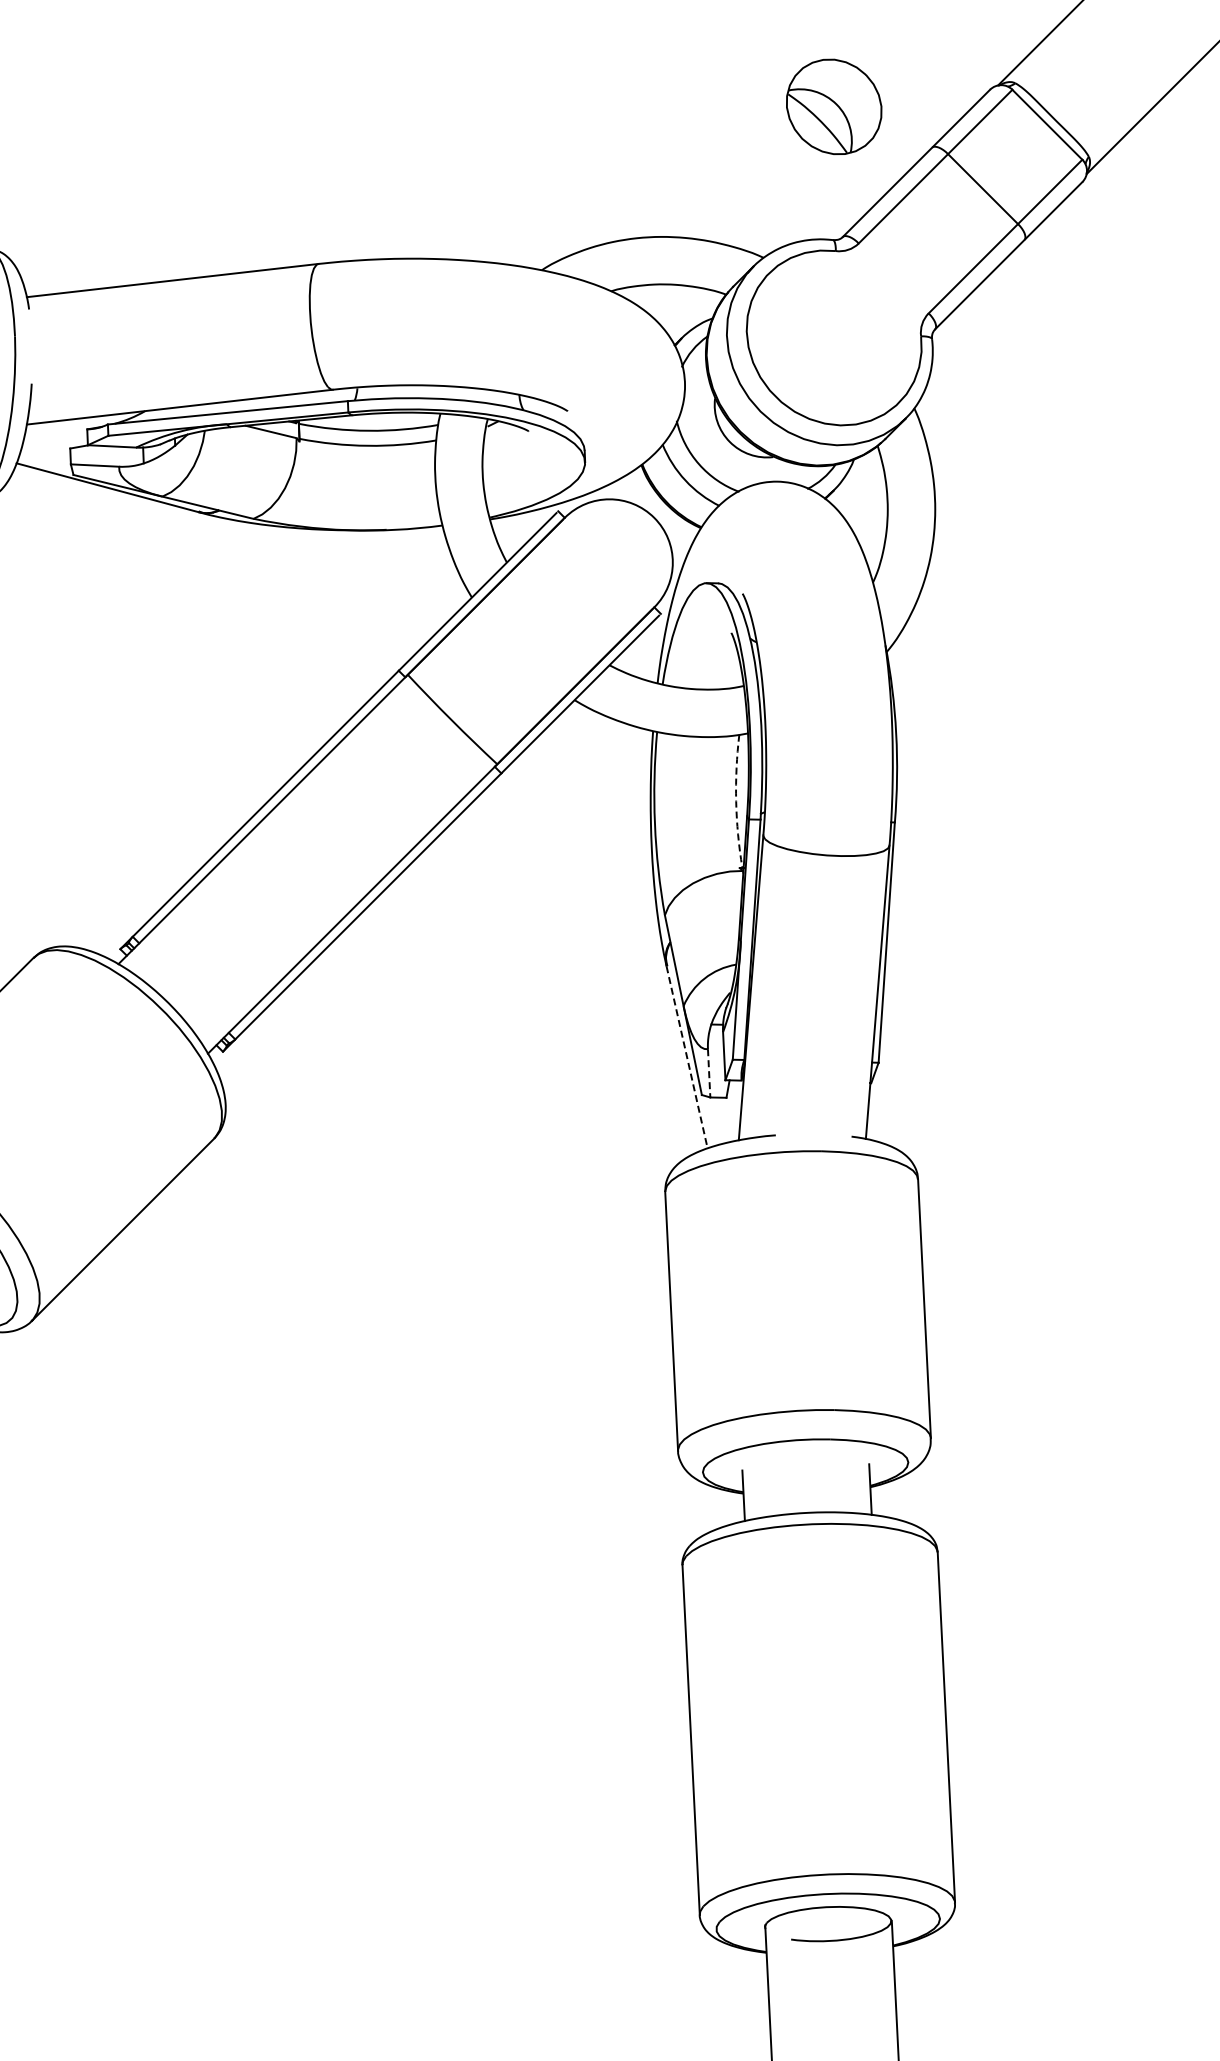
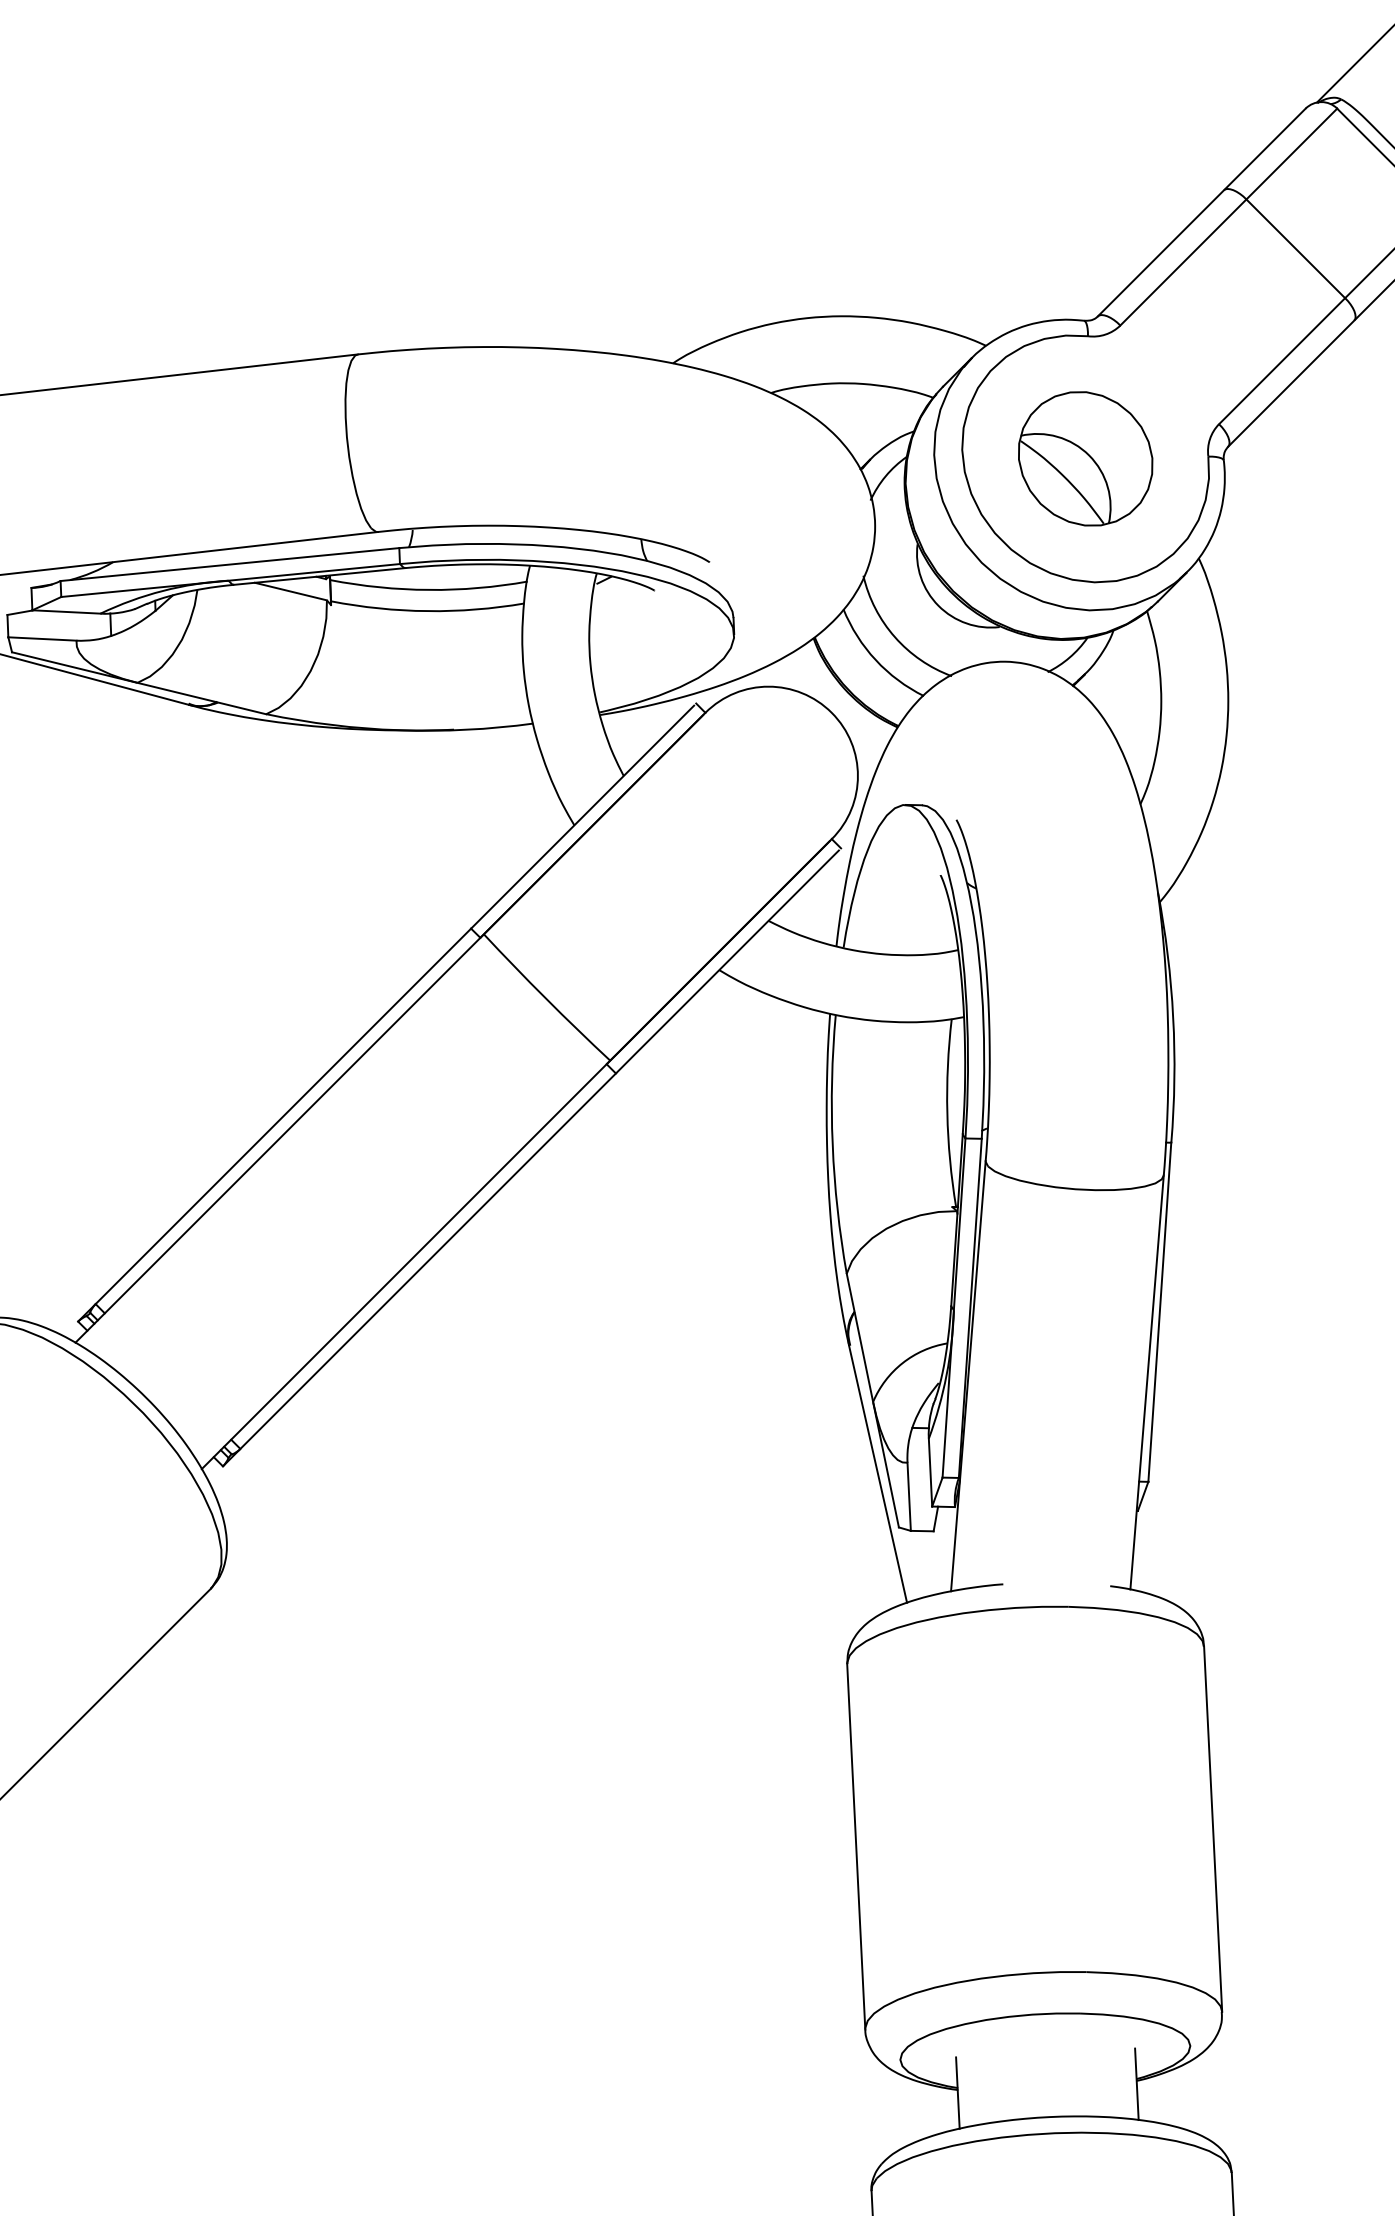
part: (834, 106) -> (1086, 458), moved
arc: (736, 801) -> (947, 1113), dashed -> solid
line: (687, 1057) -> (878, 1474), dashed -> solid
line: (709, 1073) -> (909, 1497), dashed -> solid

